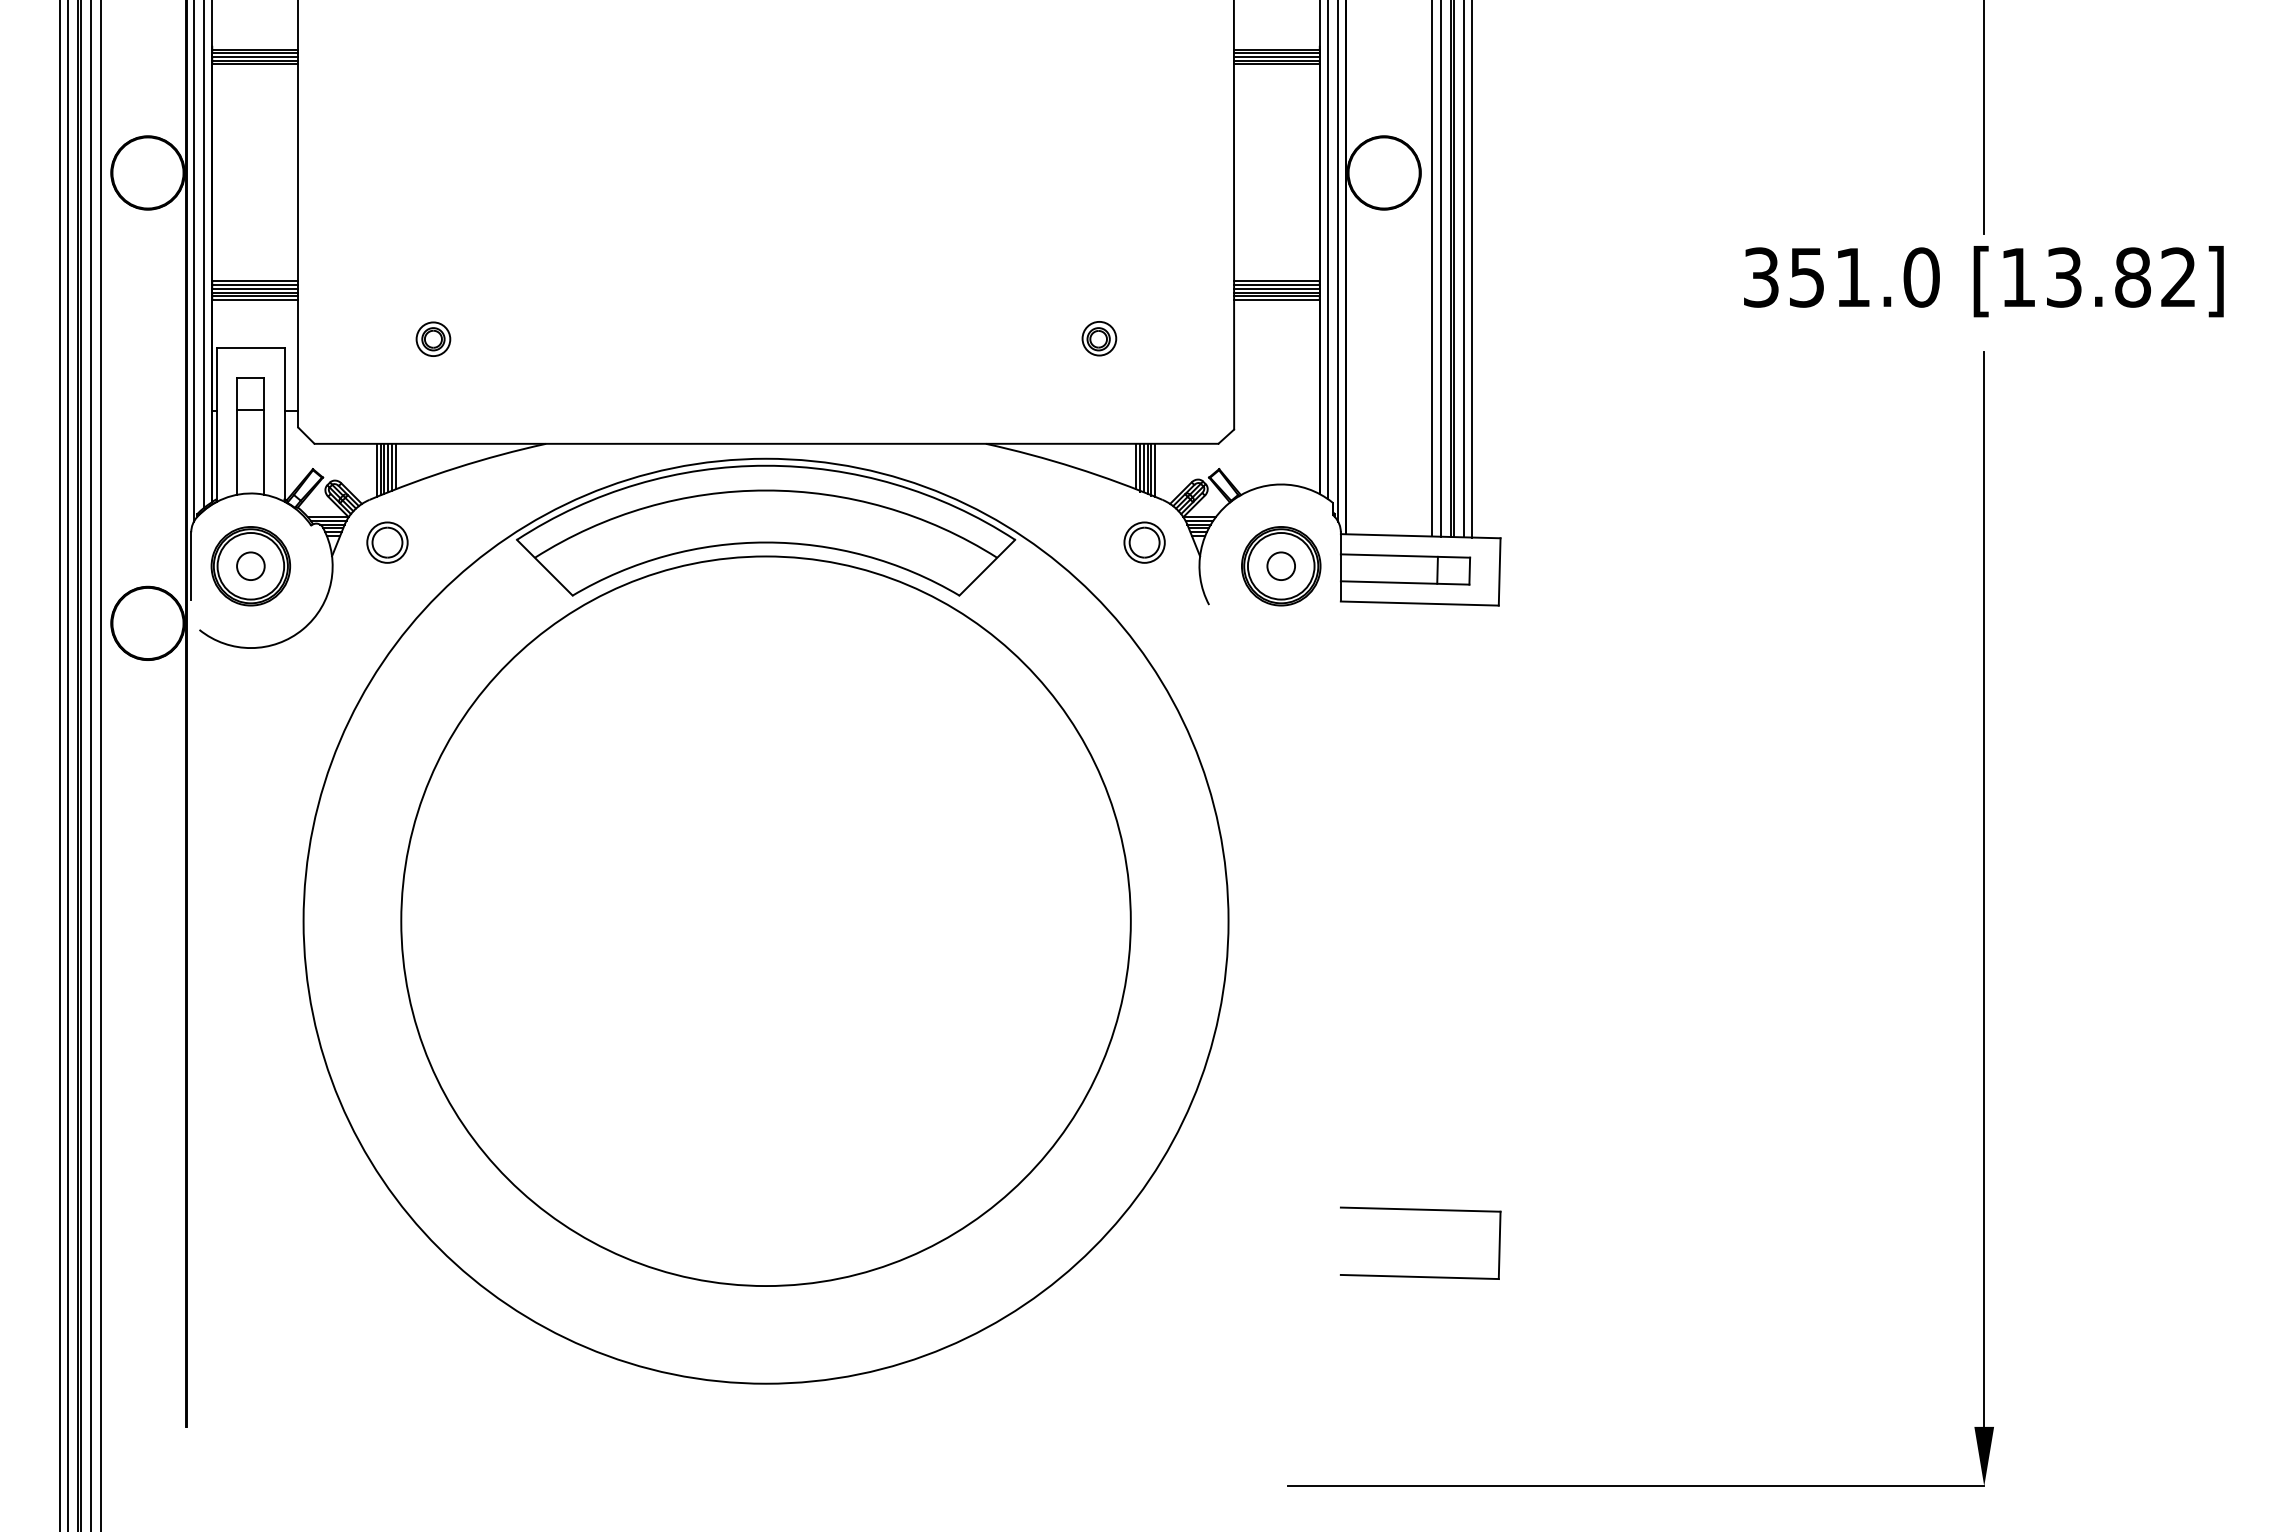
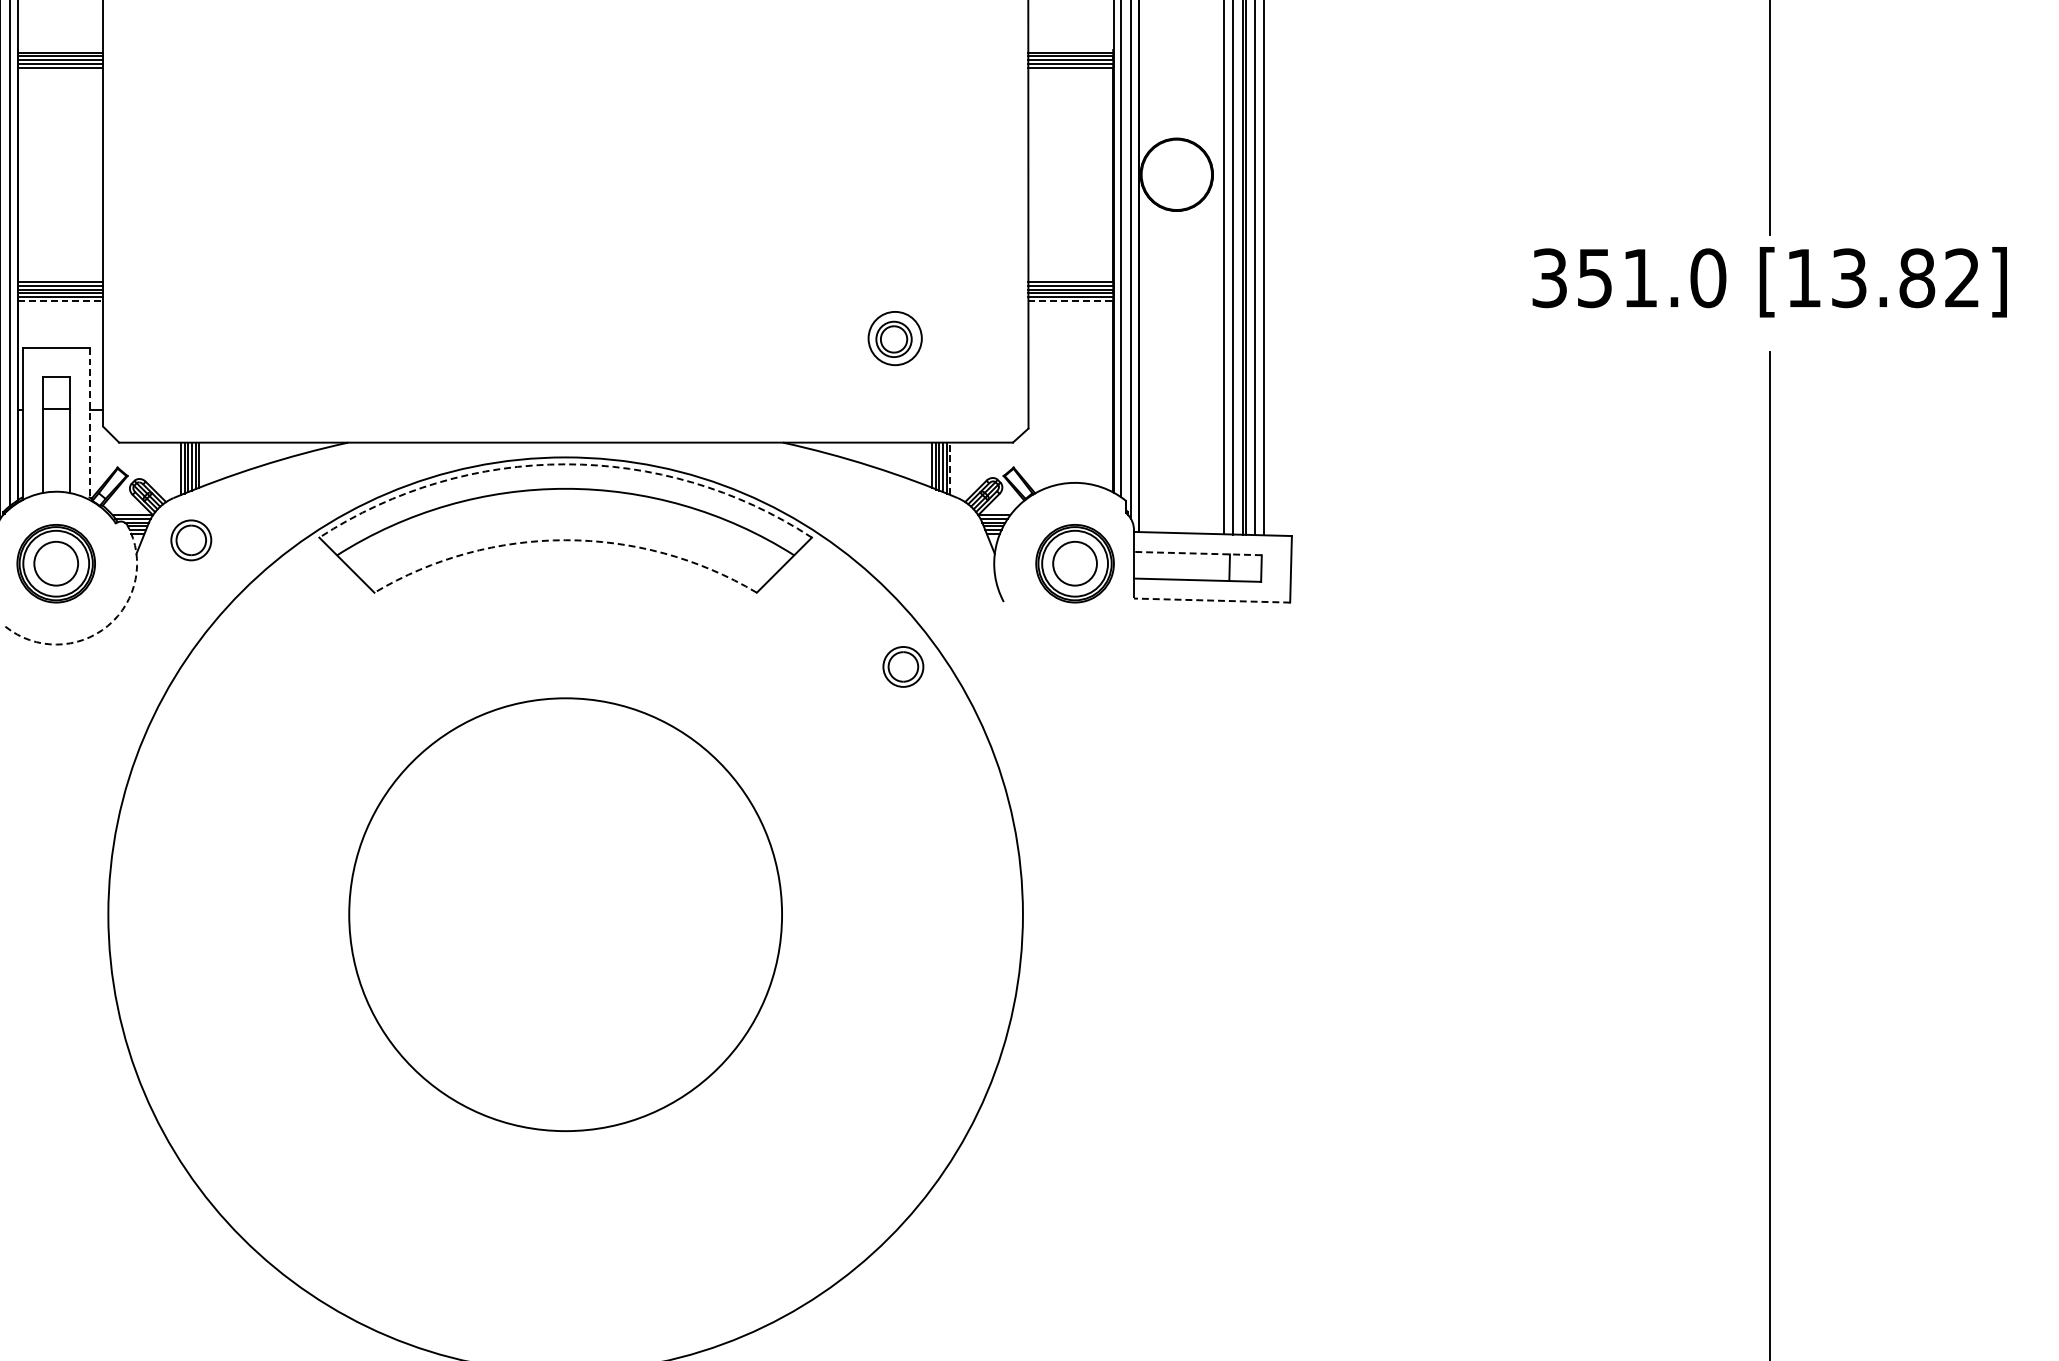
line: (255, 300) -> (60, 300), solid -> dashed
line: (1276, 300) -> (1070, 300), solid -> dashed
part: (433, 338) -> (236, 338), removed
part: (1099, 338) -> (895, 338), size x1.6
line: (284, 424) -> (89, 423), solid -> dashed
arc: (766, 465) -> (566, 464), solid -> dashed
line: (1155, 470) -> (950, 469), solid -> dashed
arc: (766, 542) -> (566, 540), solid -> dashed
part: (1144, 542) -> (903, 666), moved
line: (1405, 556) -> (1197, 554), solid -> dashed
circle: (250, 566) -> (55, 563), size x1.6
circle: (1281, 566) -> (1075, 563), size x1.6
line: (1419, 603) -> (1211, 600), solid -> dashed
arc: (303, 629) -> (108, 626), solid -> dashed
circle: (765, 921) -> (565, 914), size x0.6
part: (1420, 1210) -> (1212, 1200), removed

